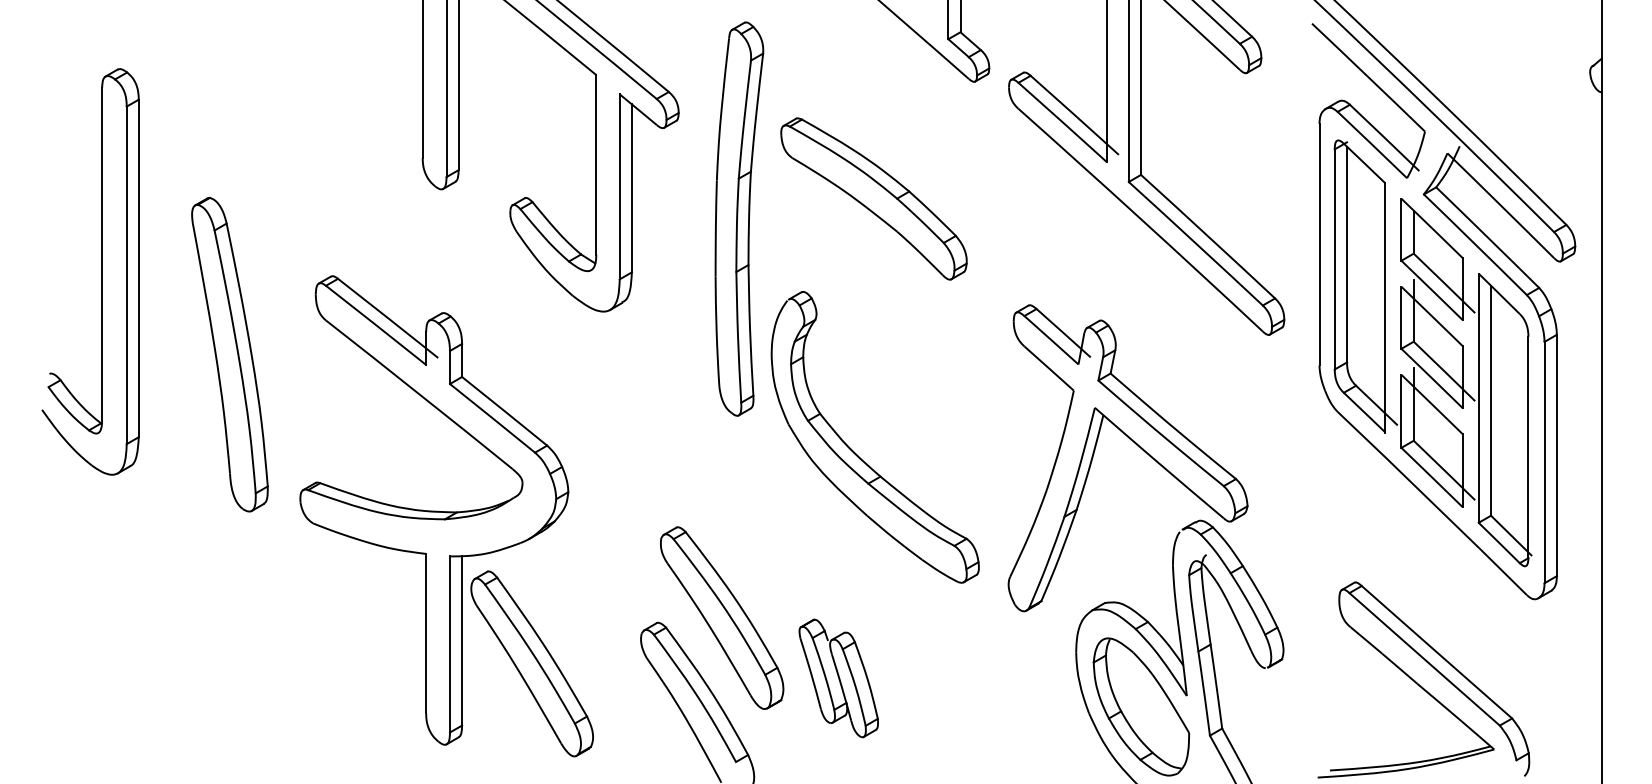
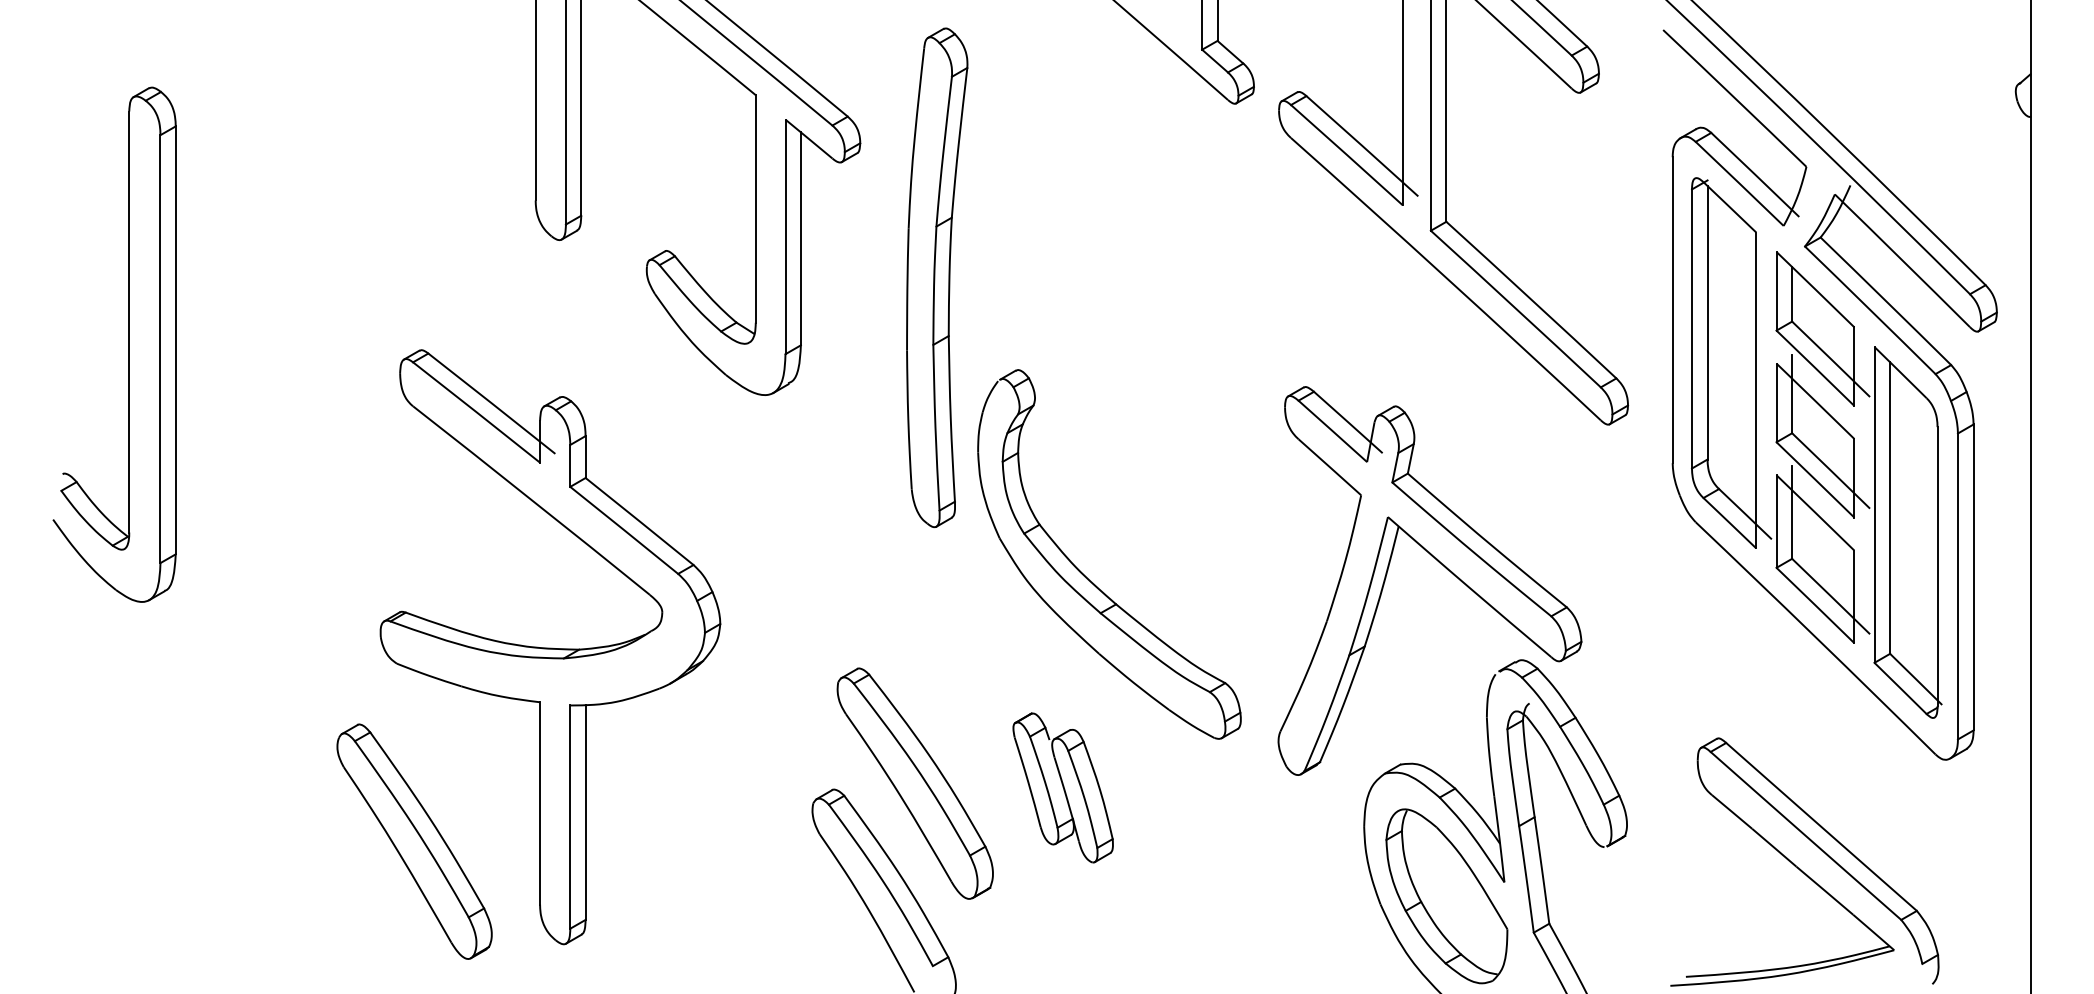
part: (873, 198) -> (1107, 251), removed
part: (229, 354) -> (290, 449), removed
part: (531, 663) -> (413, 841), moved
part: (838, 678) -> (1062, 787), moved

